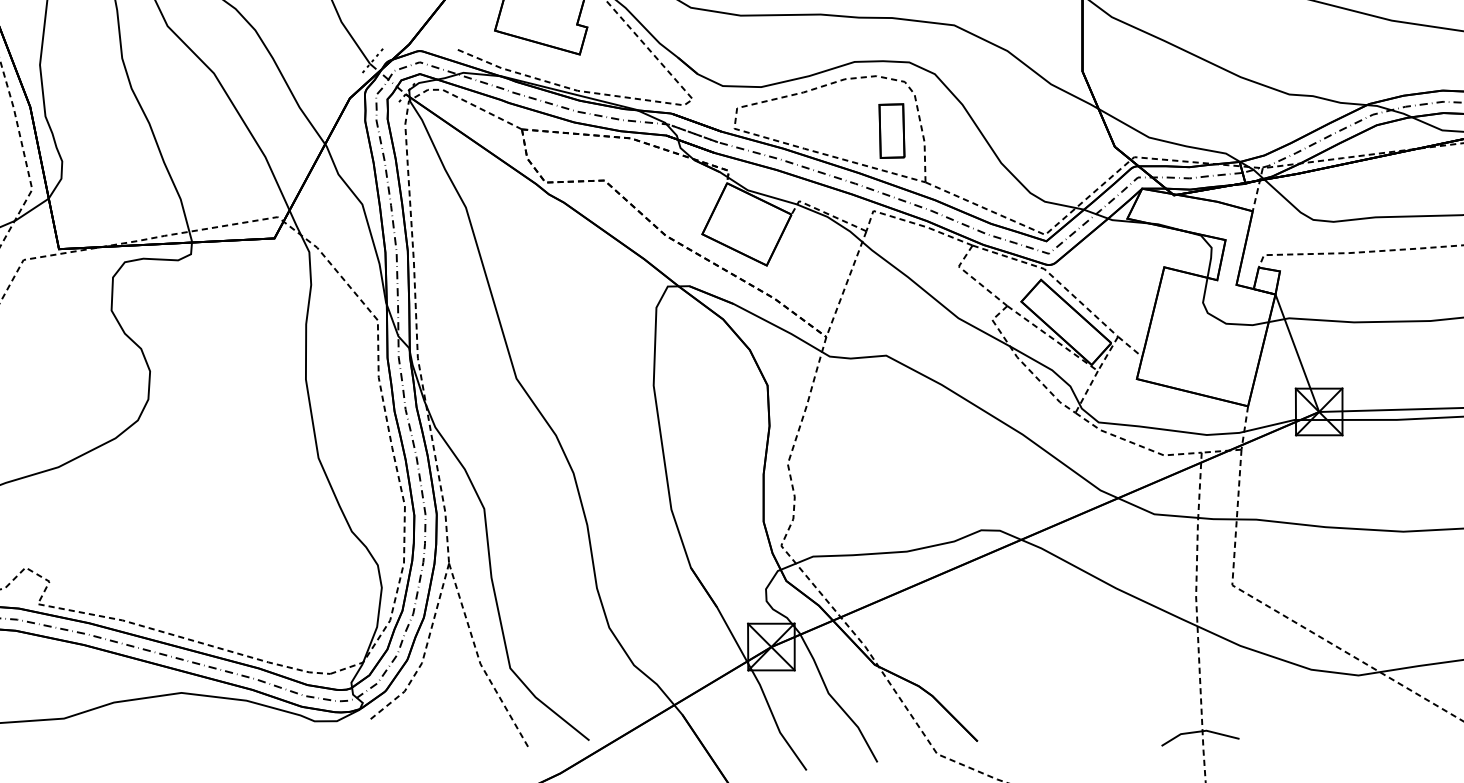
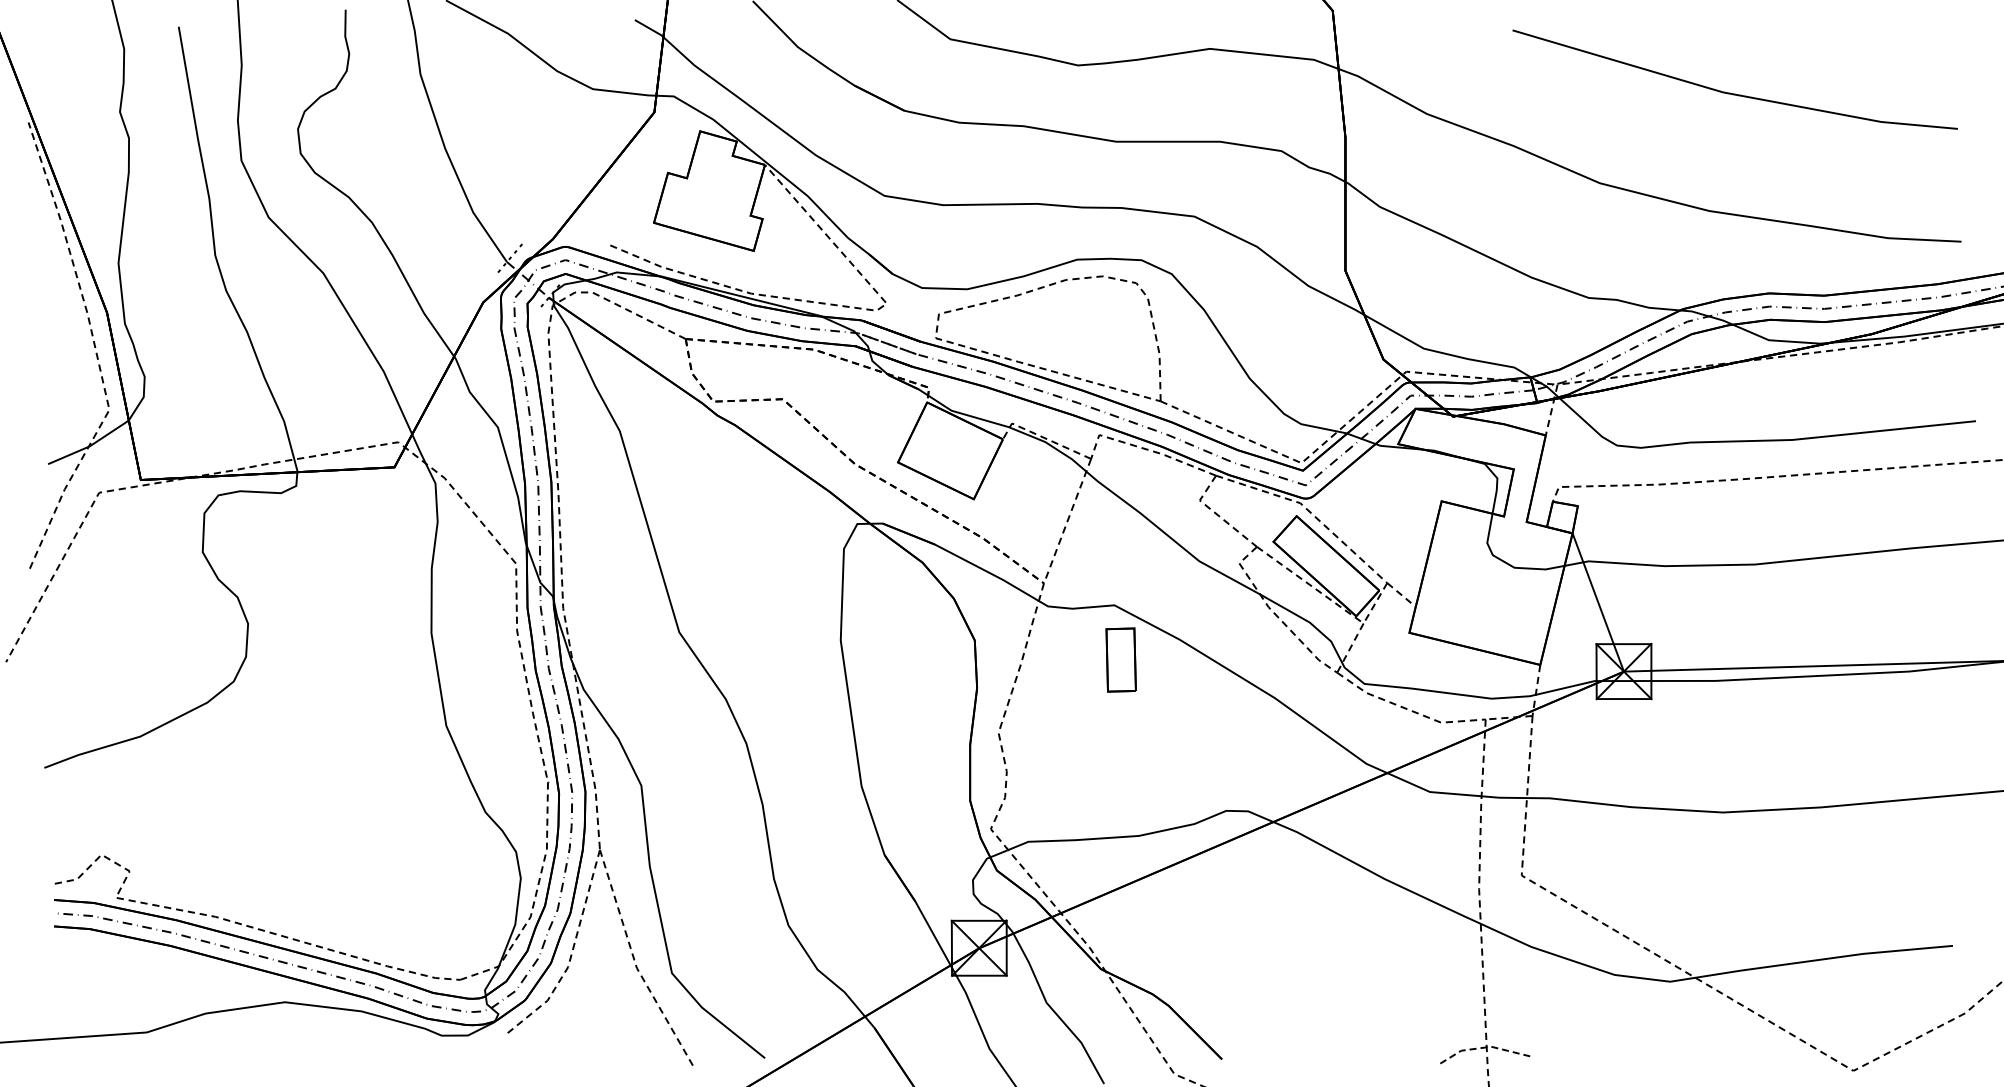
part: (891, 130) -> (1120, 659), moved
line: (1198, 731) -> (1482, 1047), solid -> dashed

